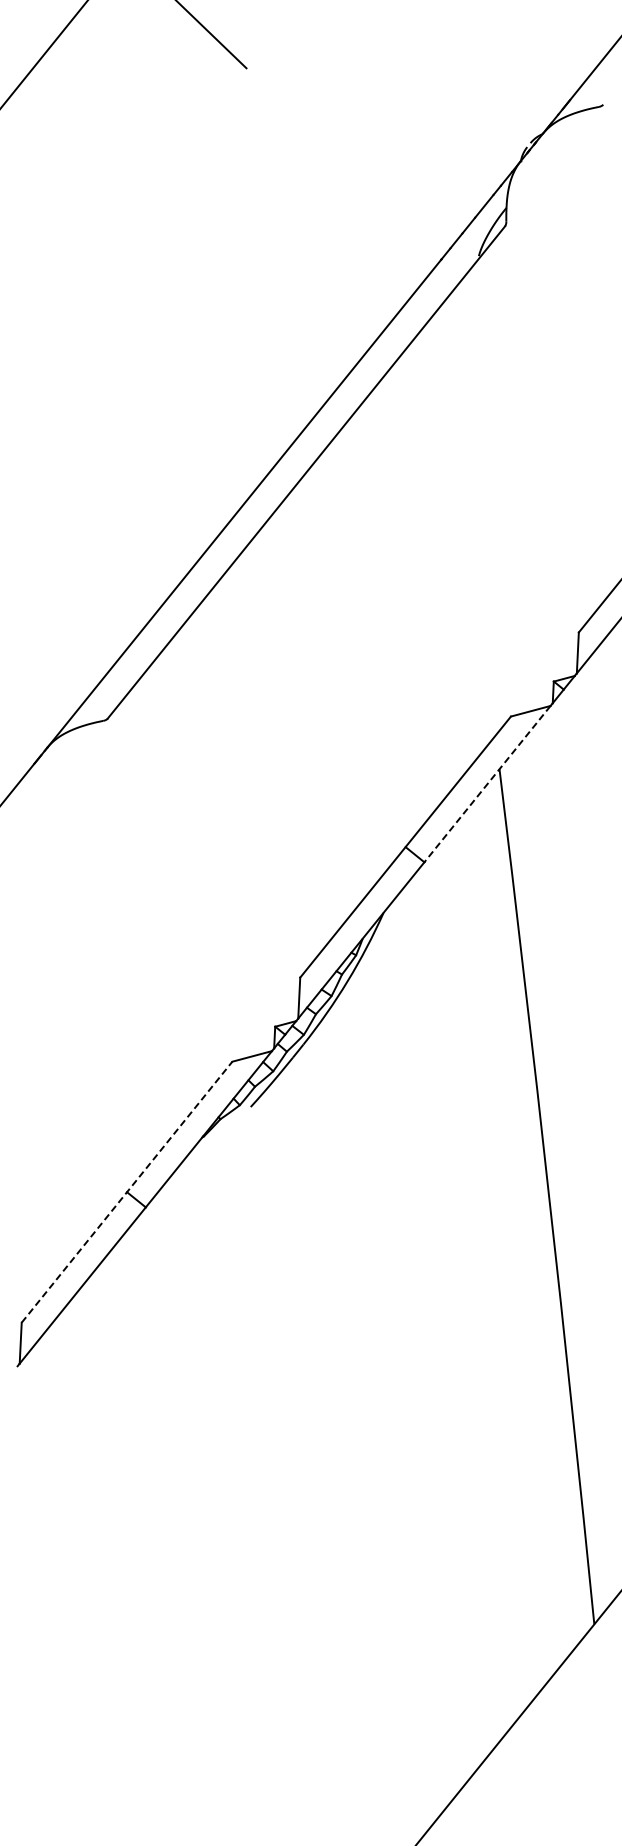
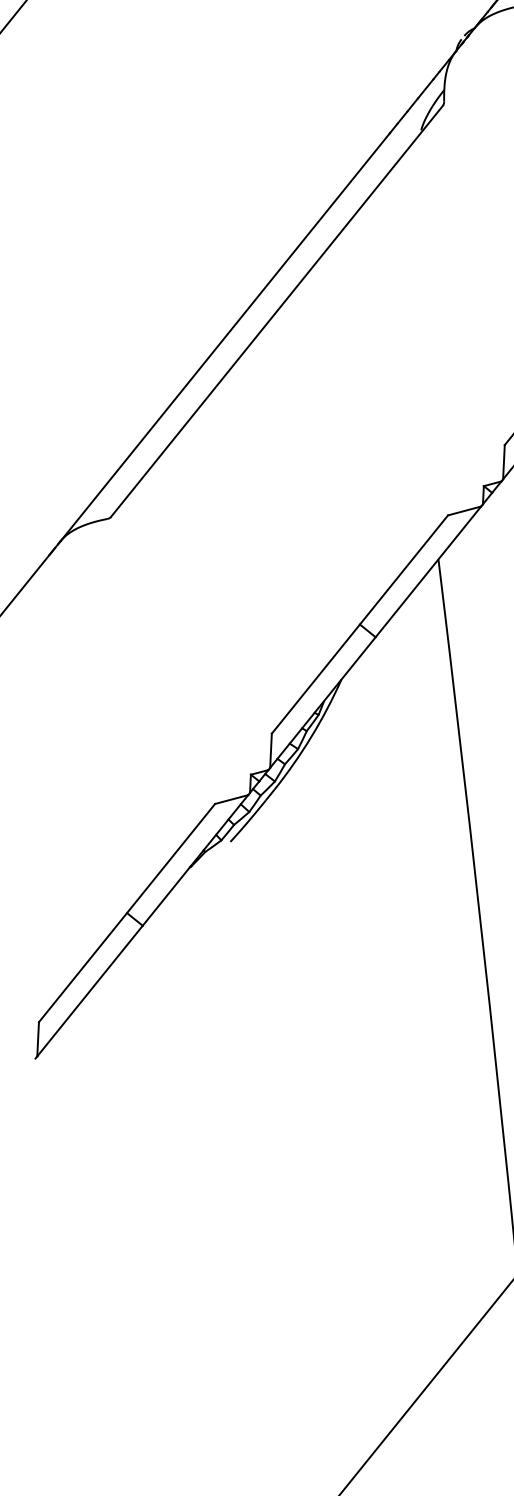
line: (487, 784) -> (428, 572), dashed -> solid
line: (127, 1192) -> (127, 913), dashed -> solid

